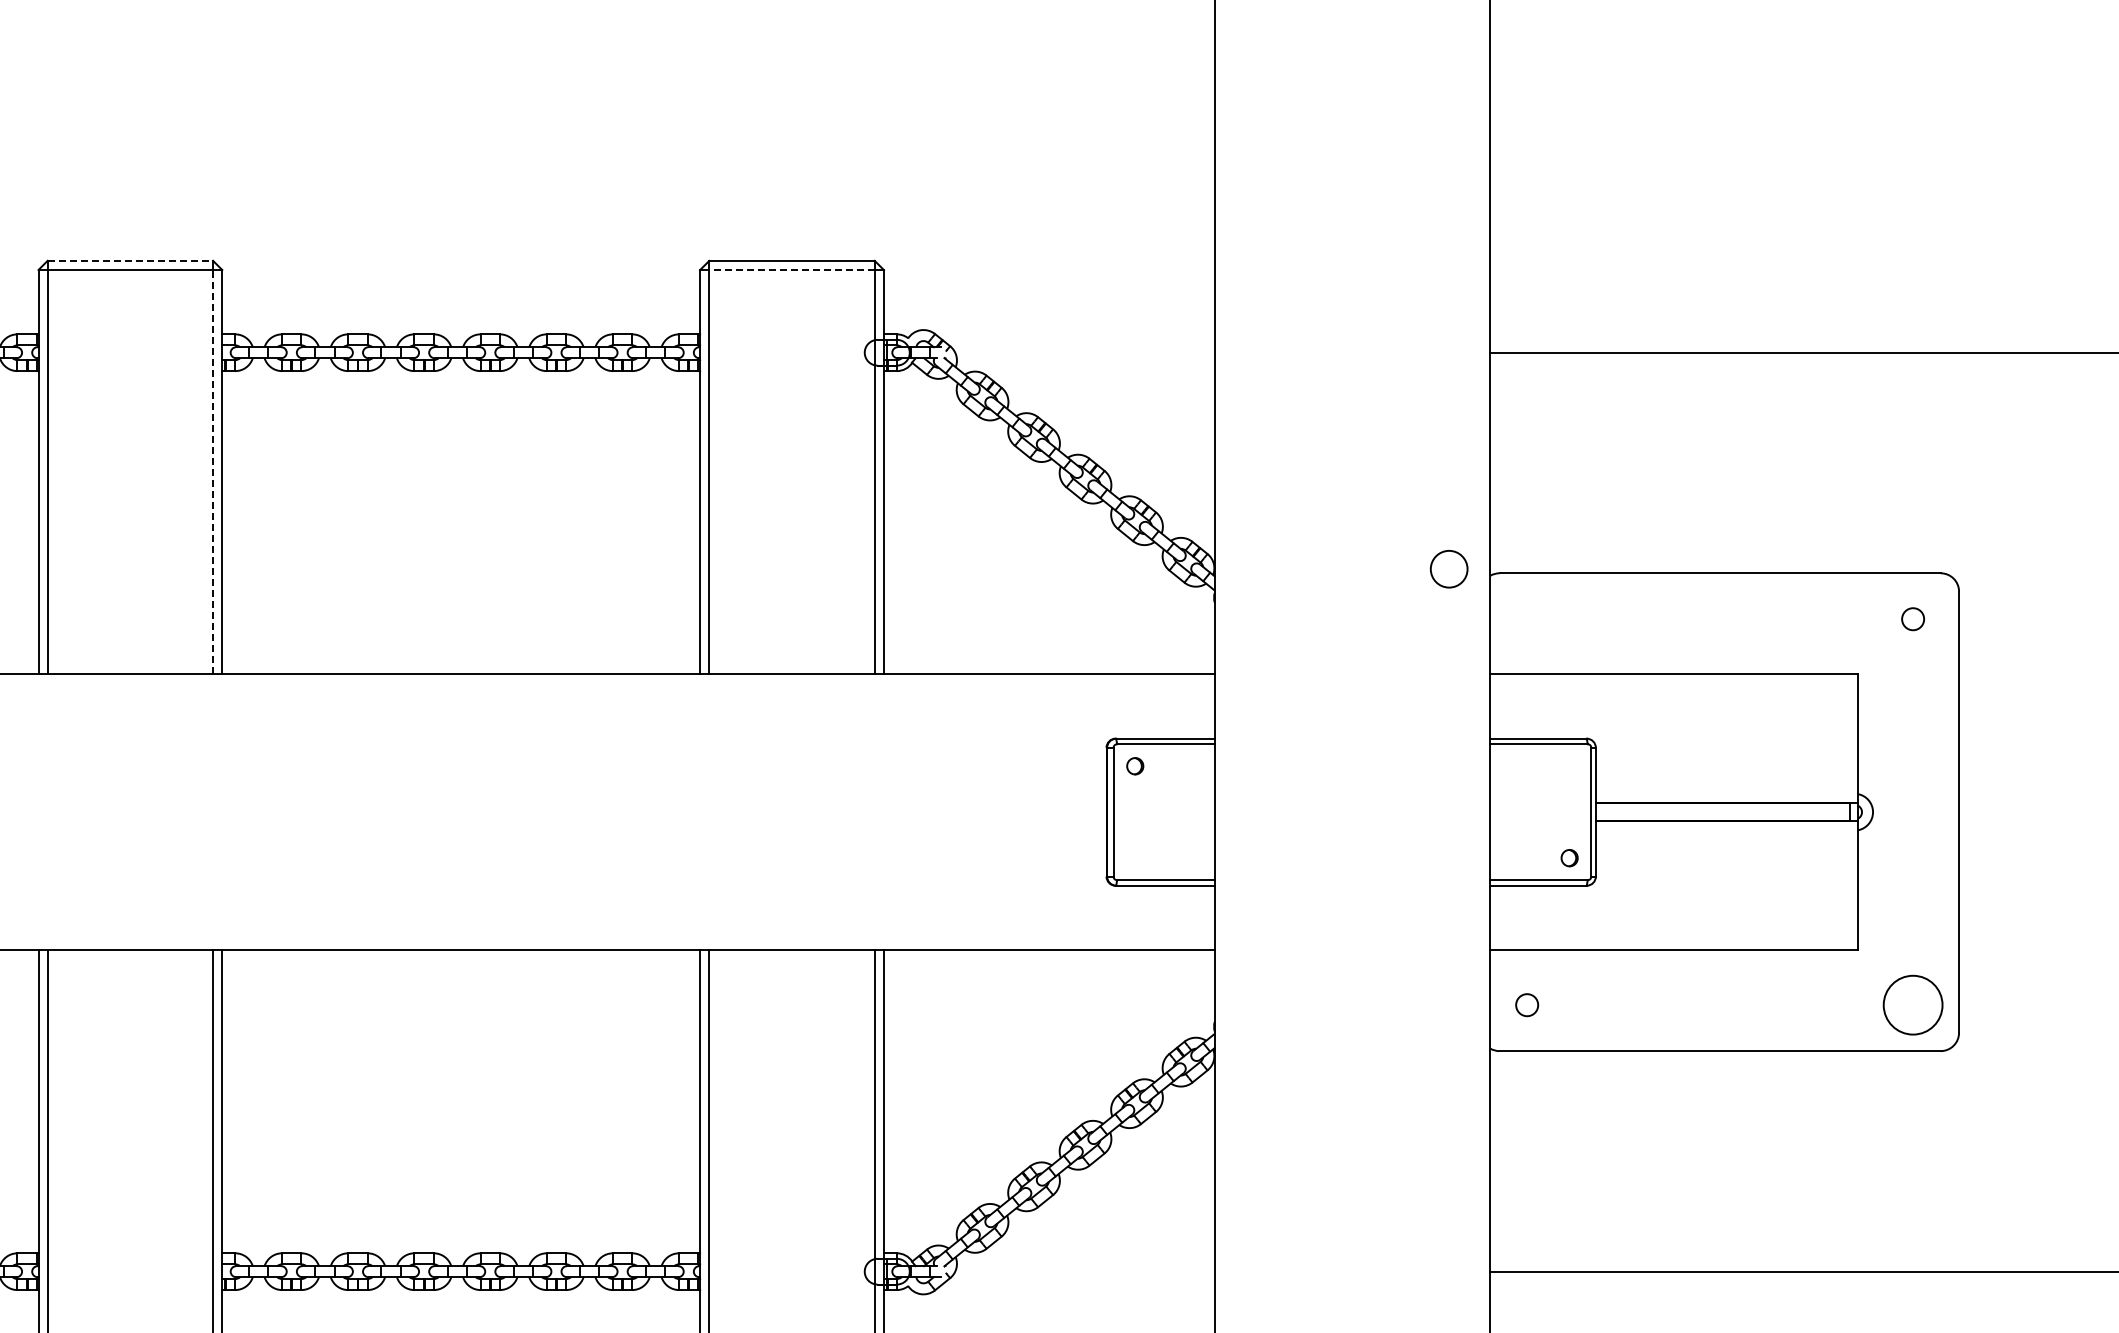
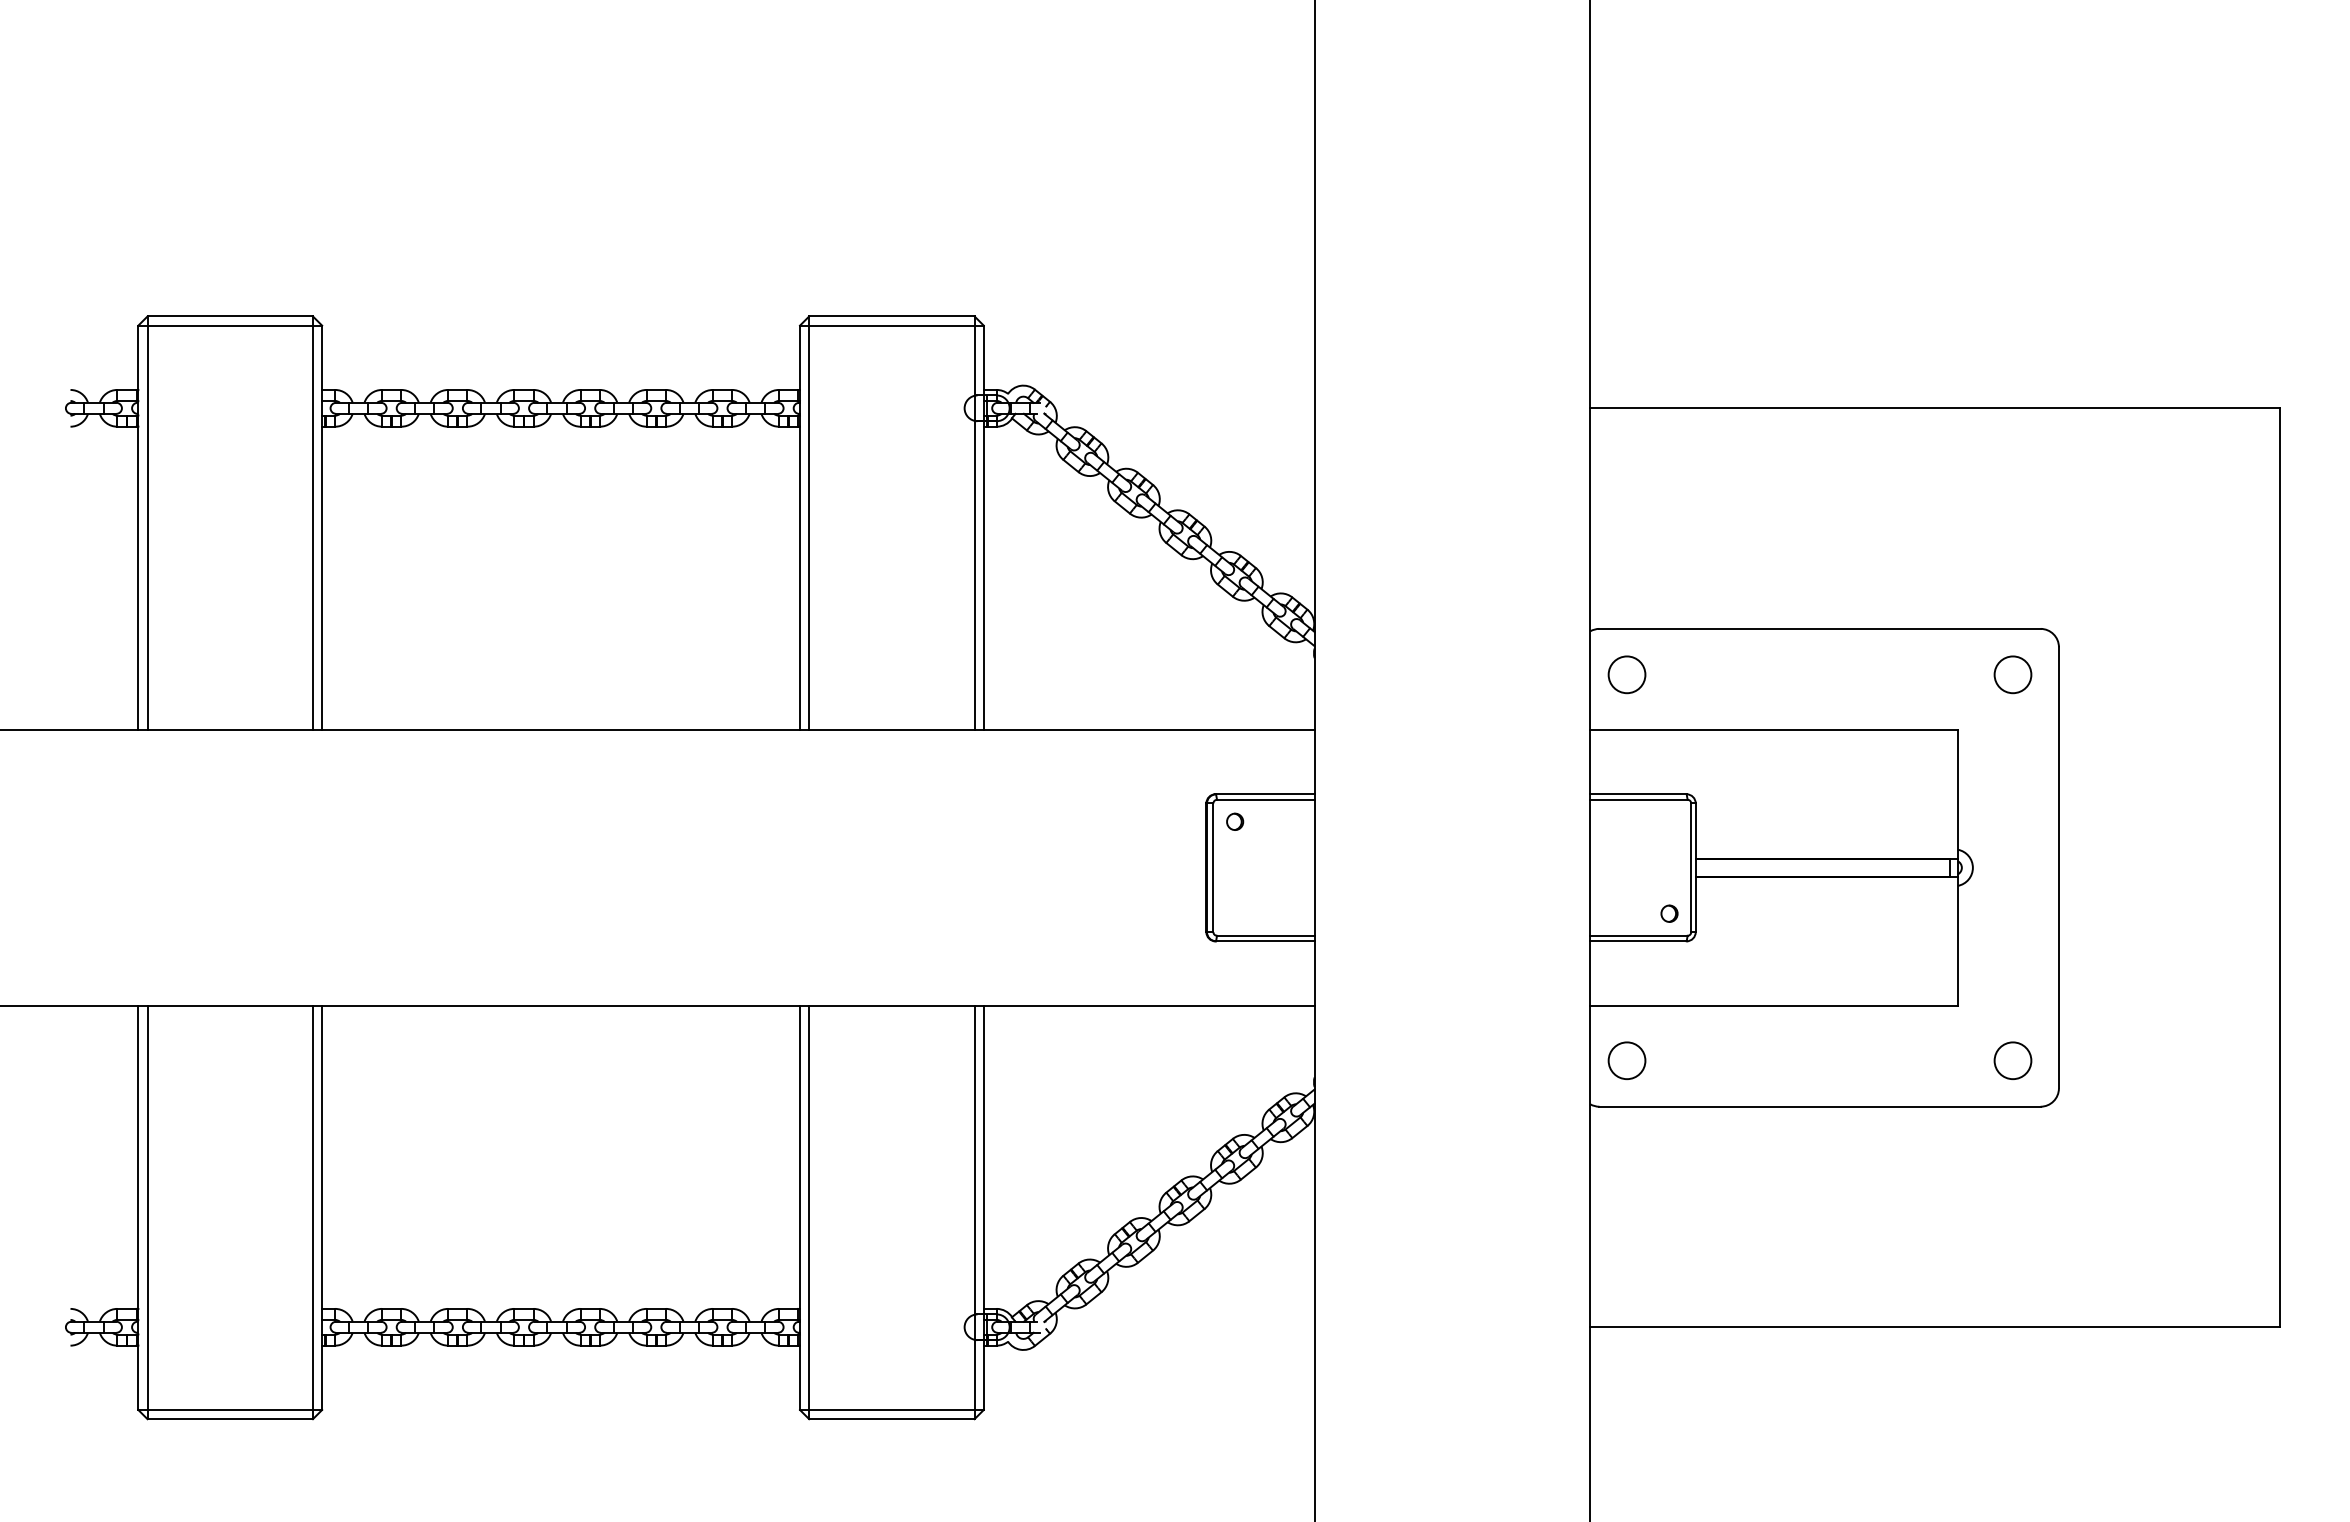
line: (130, 260) -> (230, 316), dashed -> solid
line: (791, 269) -> (891, 325), dashed -> solid
line: (212, 471) -> (312, 527), dashed -> solid
circle: (1448, 568) -> (1626, 674), moved
circle: (1912, 618) -> (2012, 674), size x1.67
circle: (1526, 1004) -> (1626, 1060), size x1.67
circle: (1912, 1004) -> (2012, 1060), size x0.62

